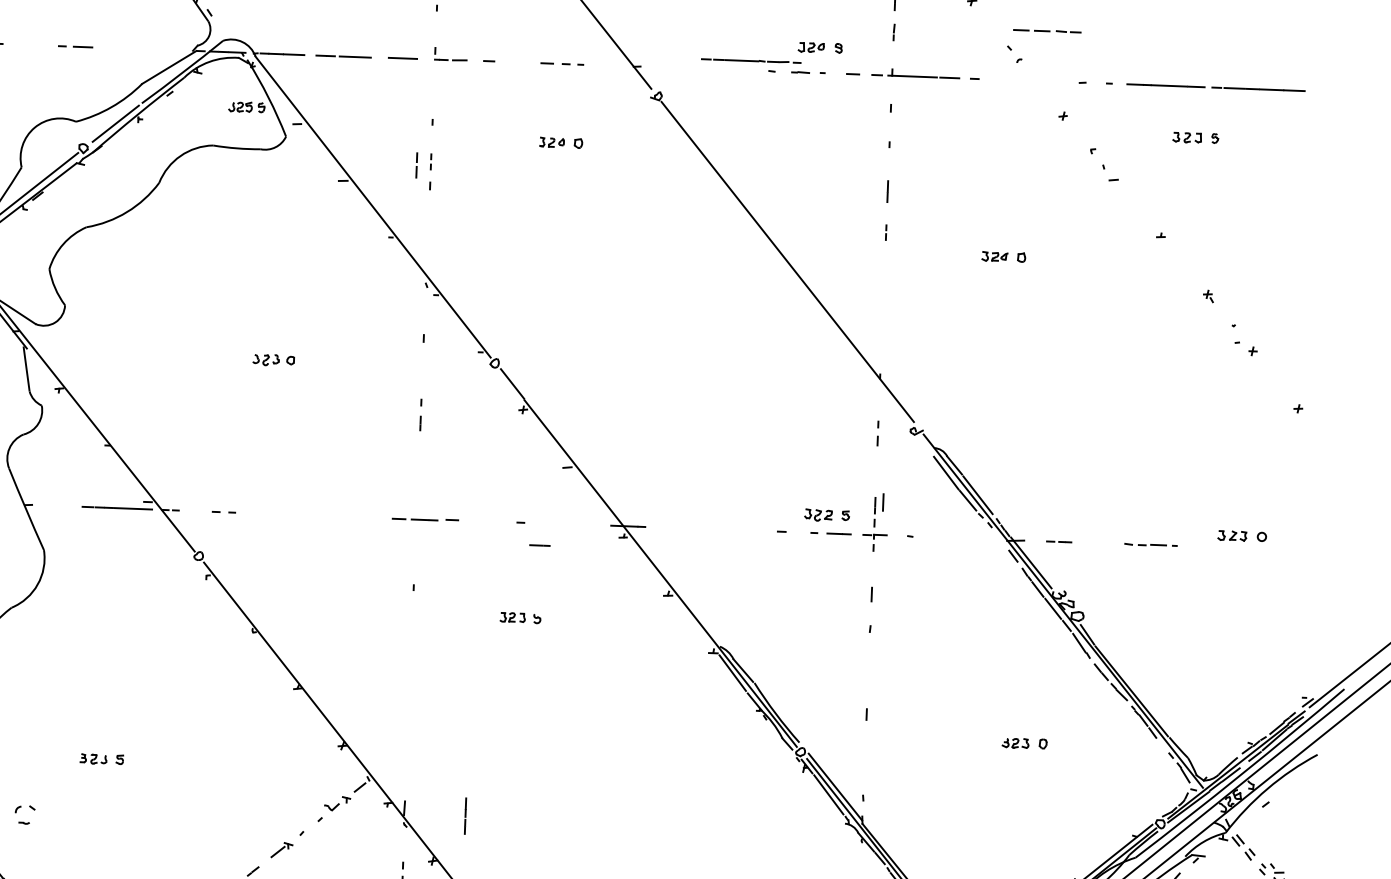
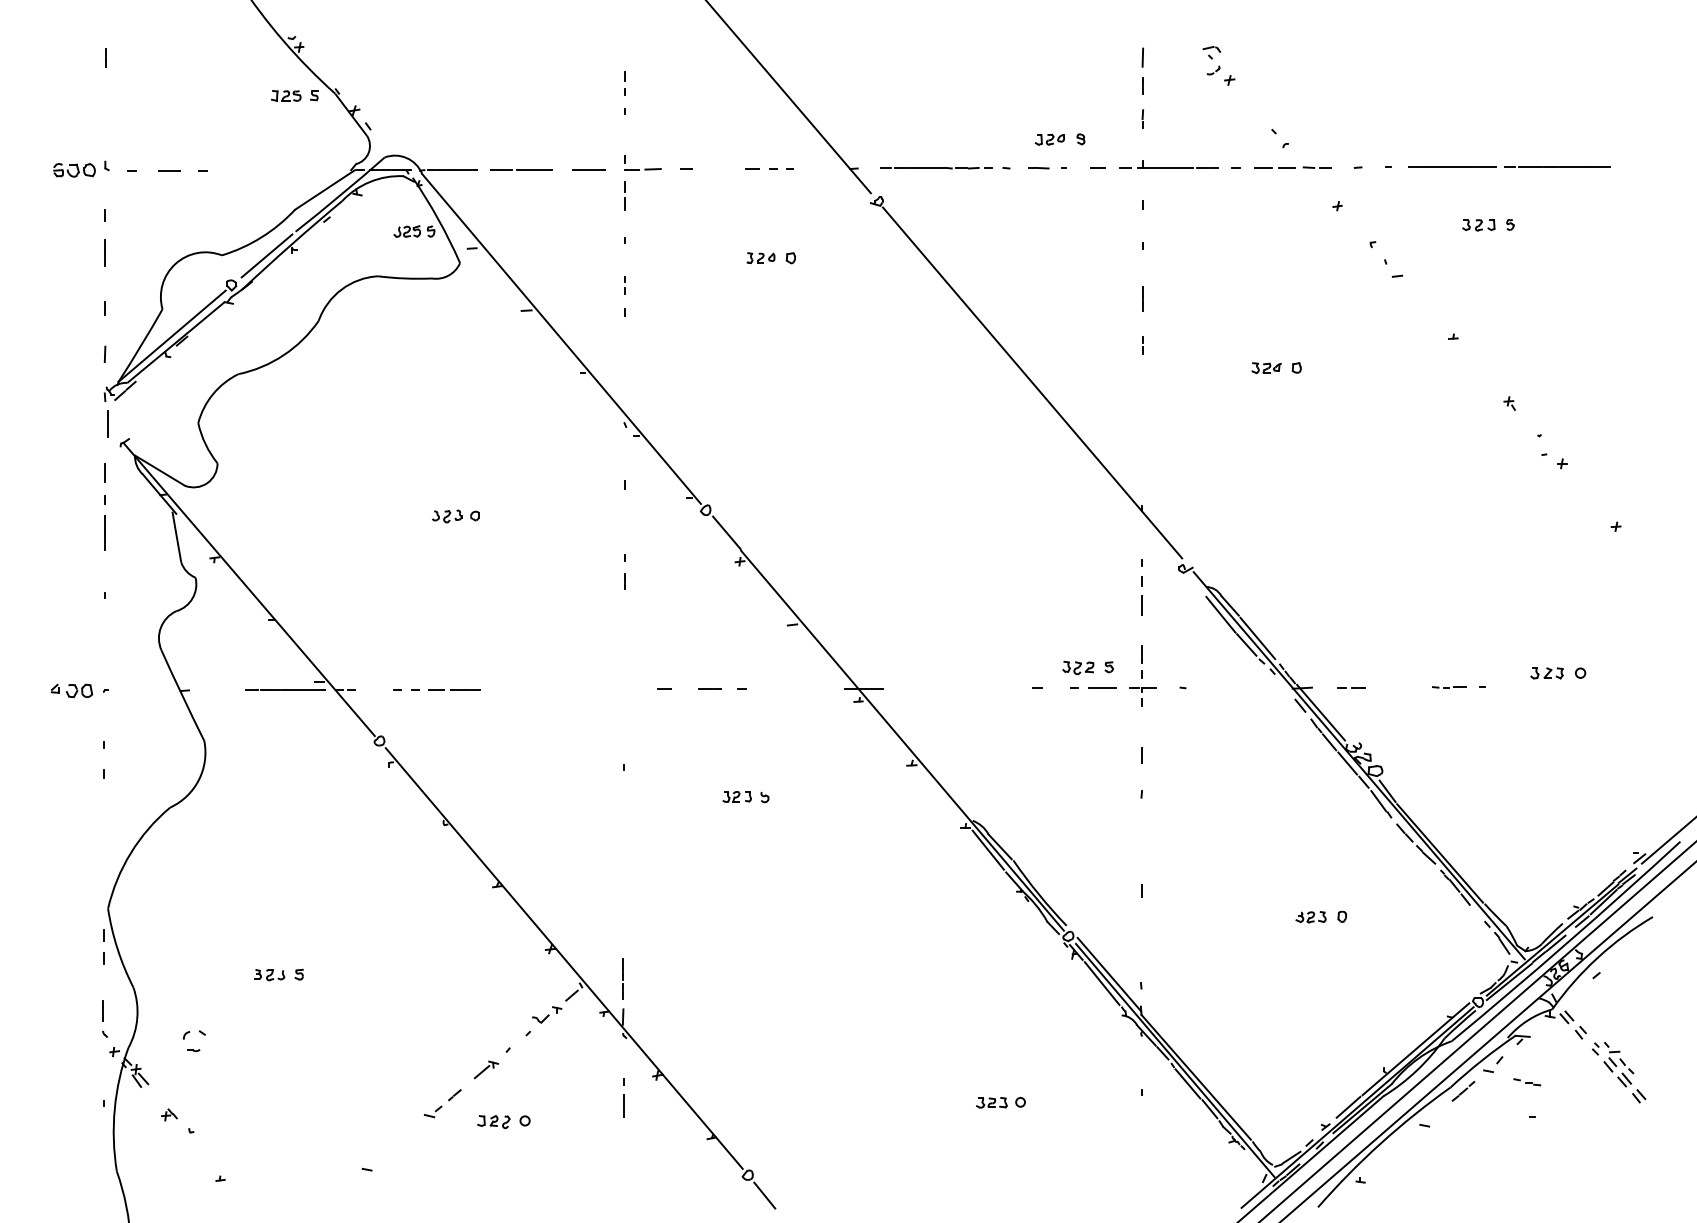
part: (1046, 30) -> (1292, 167), moved
line: (82, 46) -> (169, 170), moved
line: (751, 61) -> (936, 168), moved
line: (416, 166) -> (624, 197), moved
line: (882, 502) -> (1141, 605), moved
line: (415, 518) -> (454, 689), moved
line: (539, 544) -> (709, 688), moved
part: (1145, 545) -> (1449, 687), size x0.71
line: (464, 815) -> (622, 978), moved

